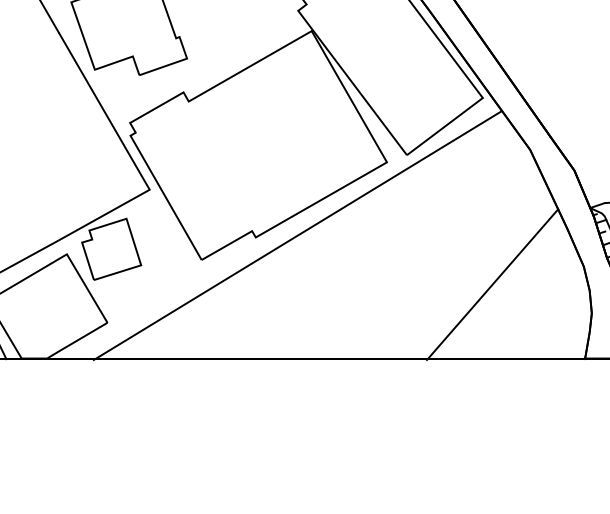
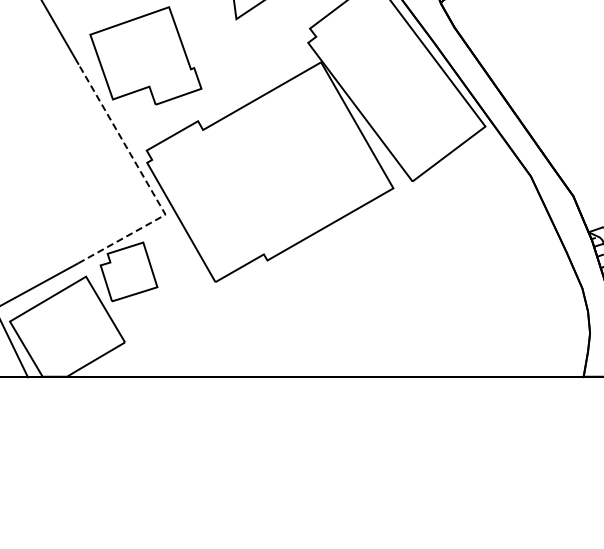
line: (130, 156) -> (147, 182), solid -> dashed
line: (297, 235) -> (307, 258), removed
line: (492, 284) -> (494, 305), removed

